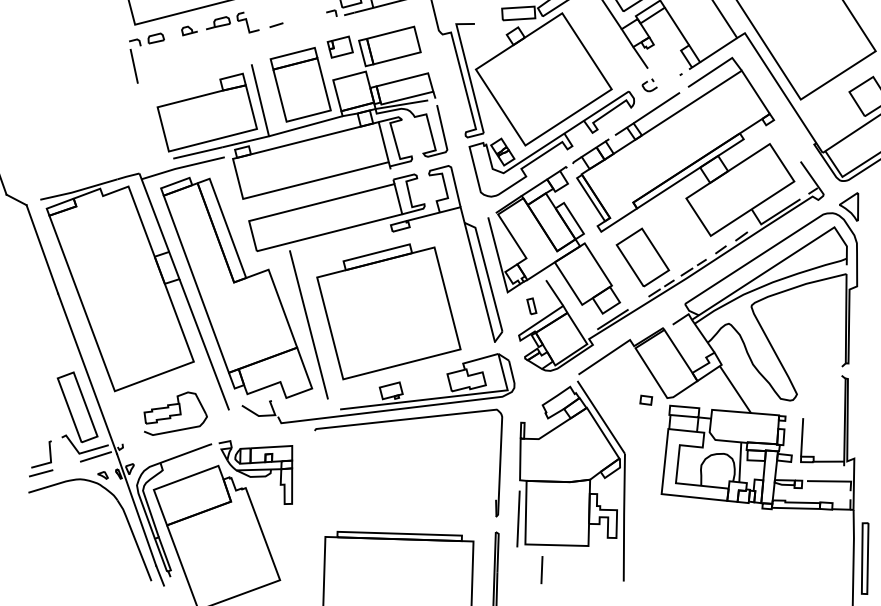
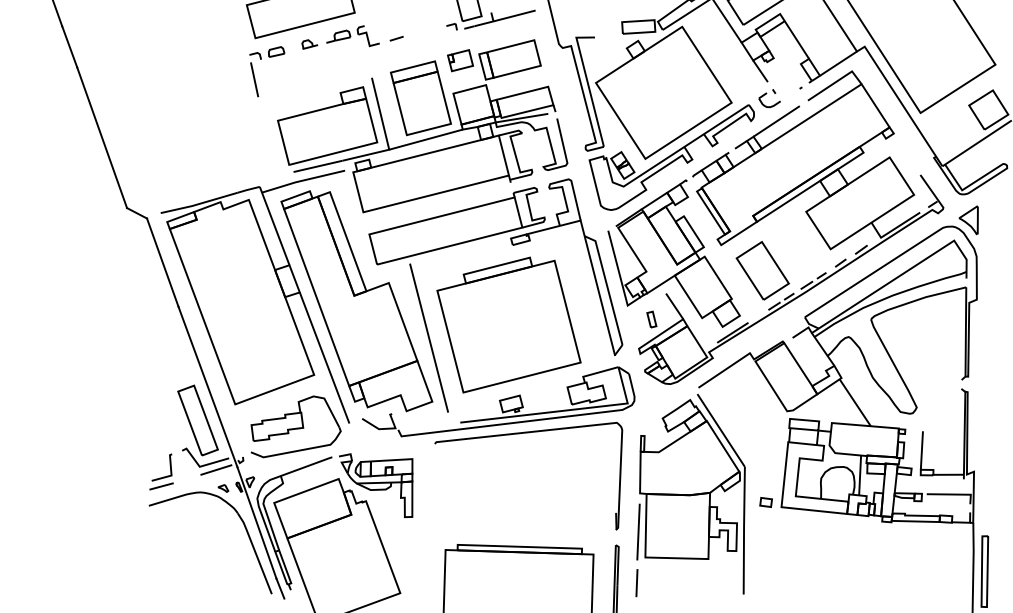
part: (649, 85) -> (769, 98), size x1.43
part: (645, 400) -> (765, 502), moved
part: (175, 413) -> (295, 426), size x1.43
line: (541, 570) -> (636, 583), moved

